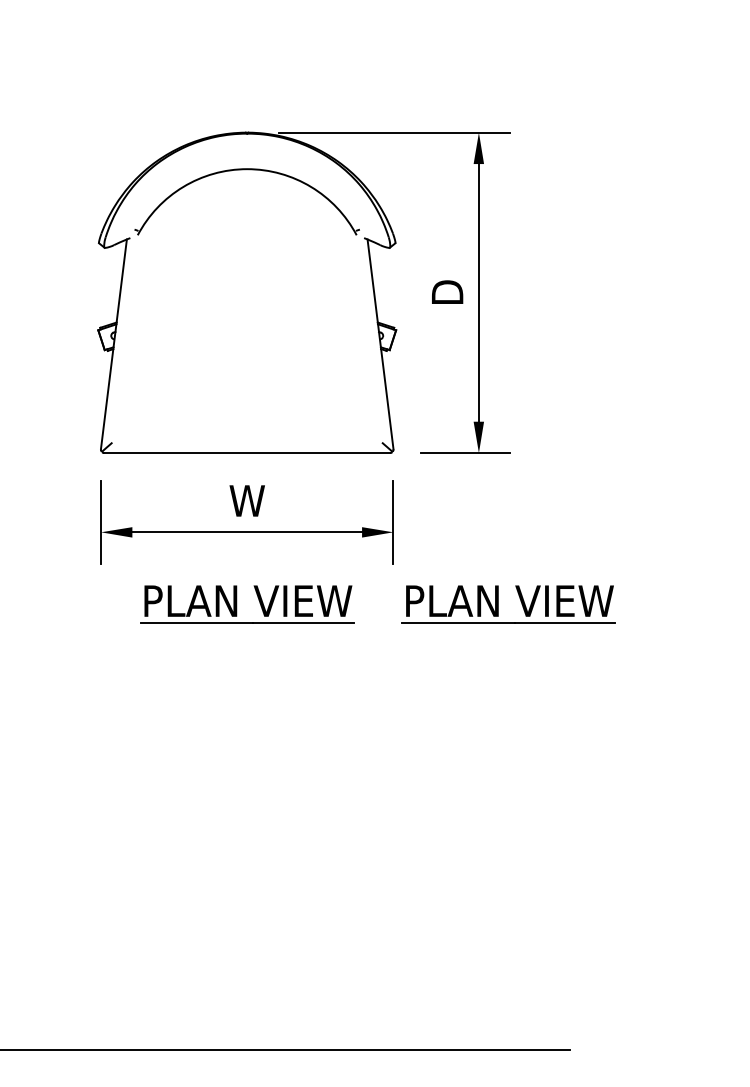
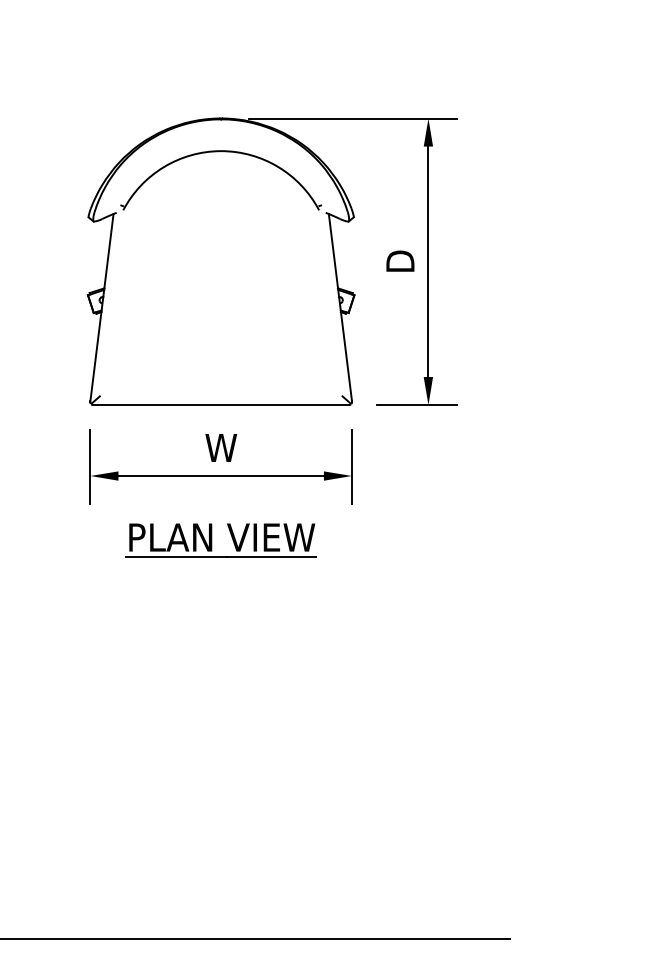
part: (499, 604) -> (446, 540), removed

